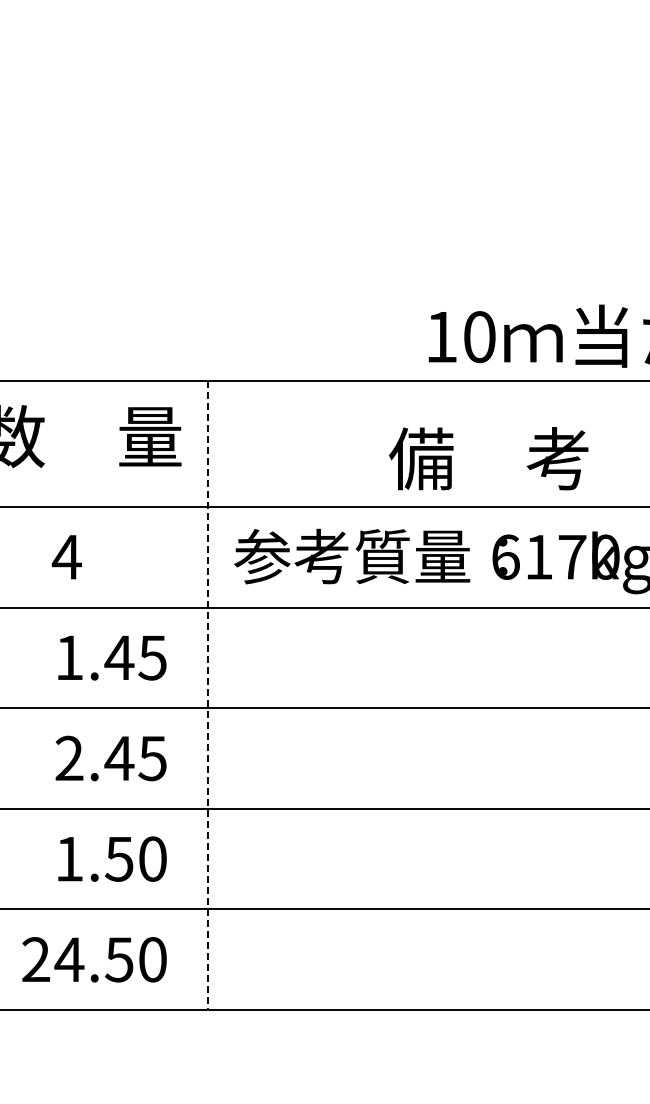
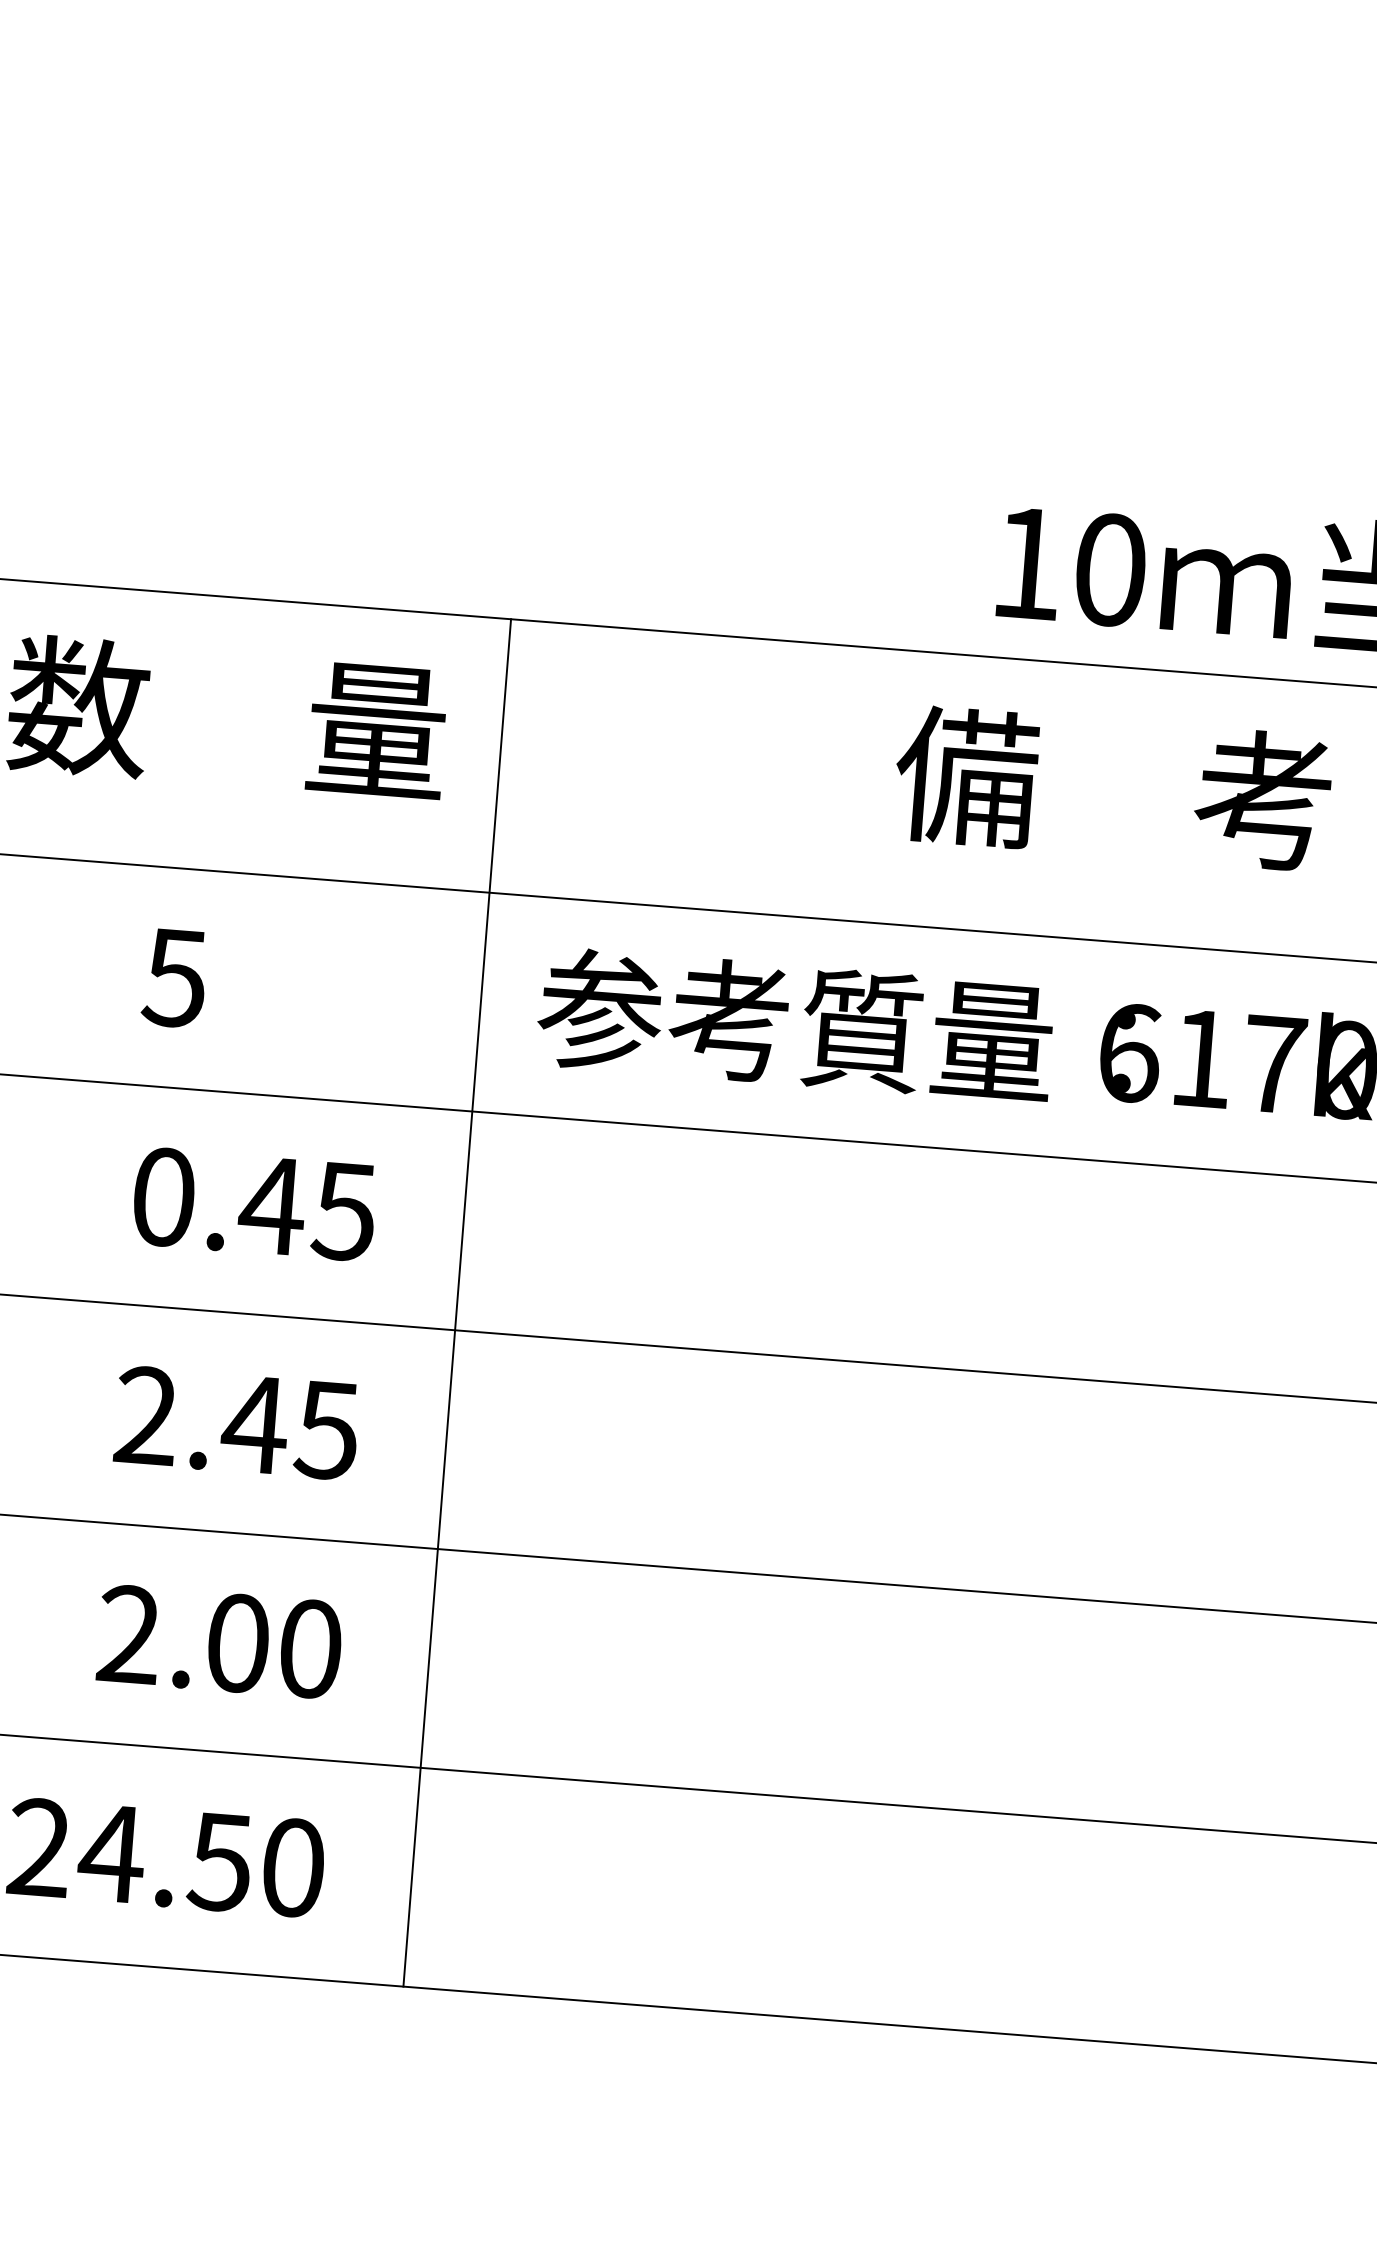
text: (488, 458) -> (1112, 787), moved
text: (66, 557) -> (174, 978), 4 -> 5
text: (69, 657) -> (163, 1196), 1.45 -> 0.45
line: (207, 696) -> (457, 1304), dashed -> solid
text: (94, 858) -> (183, 1637), 1.50 -> 2.00

